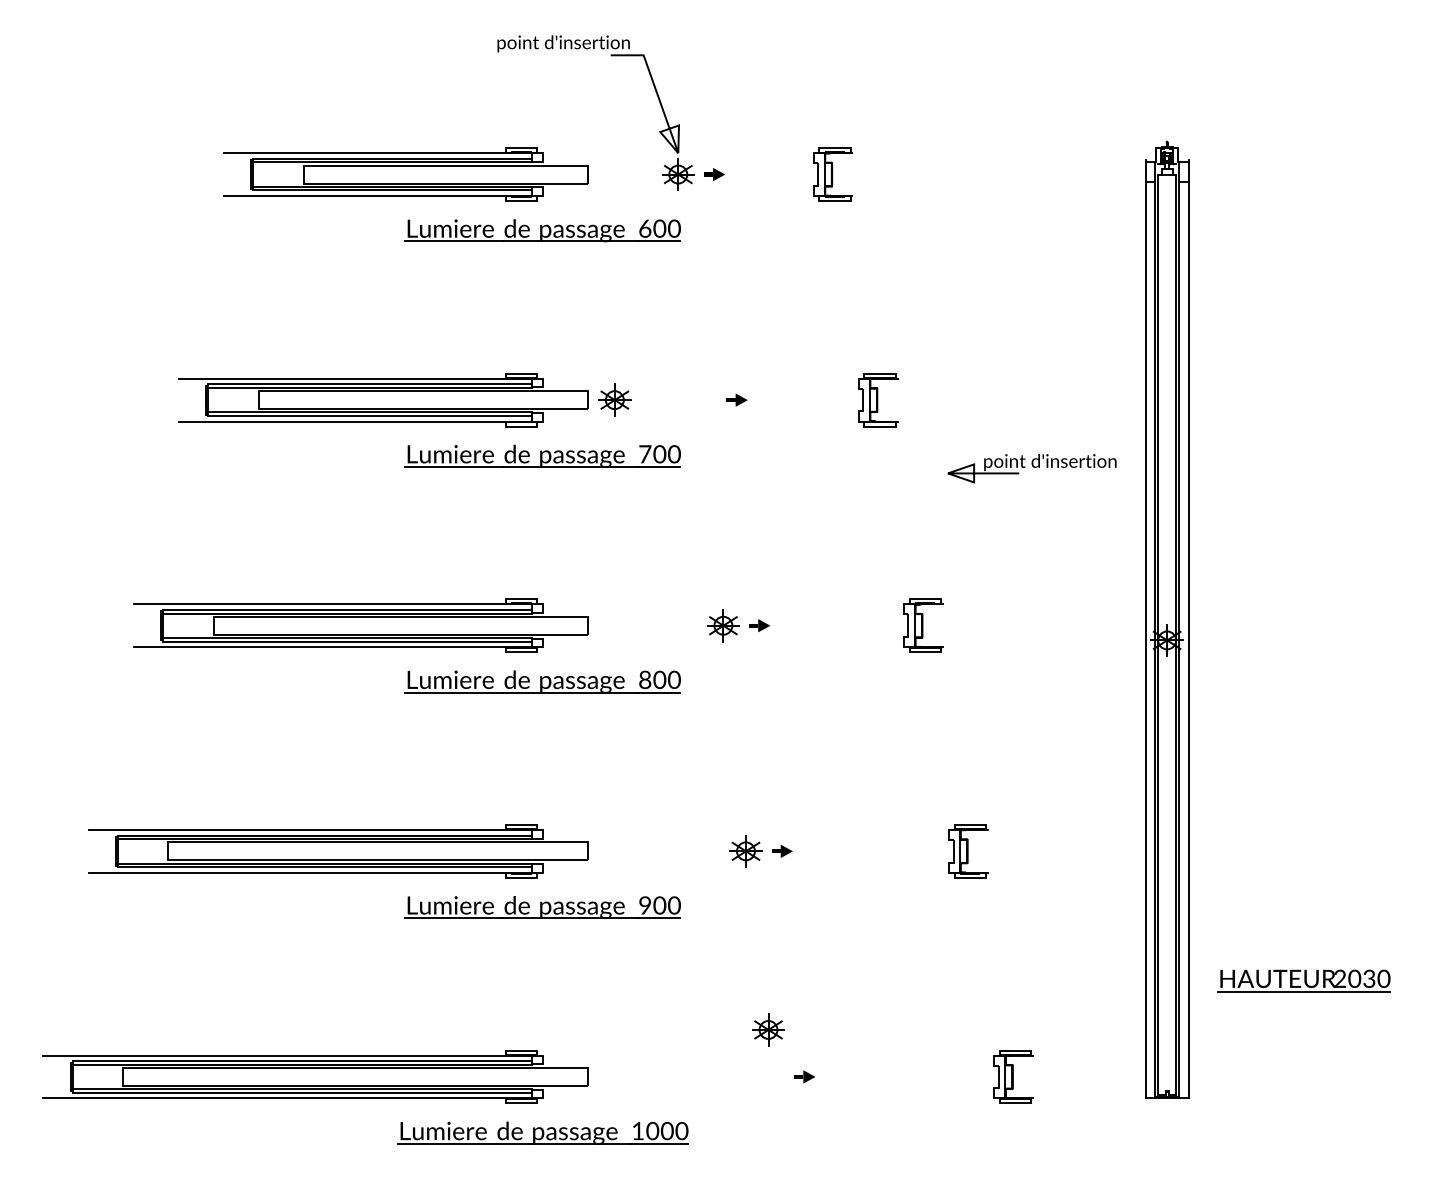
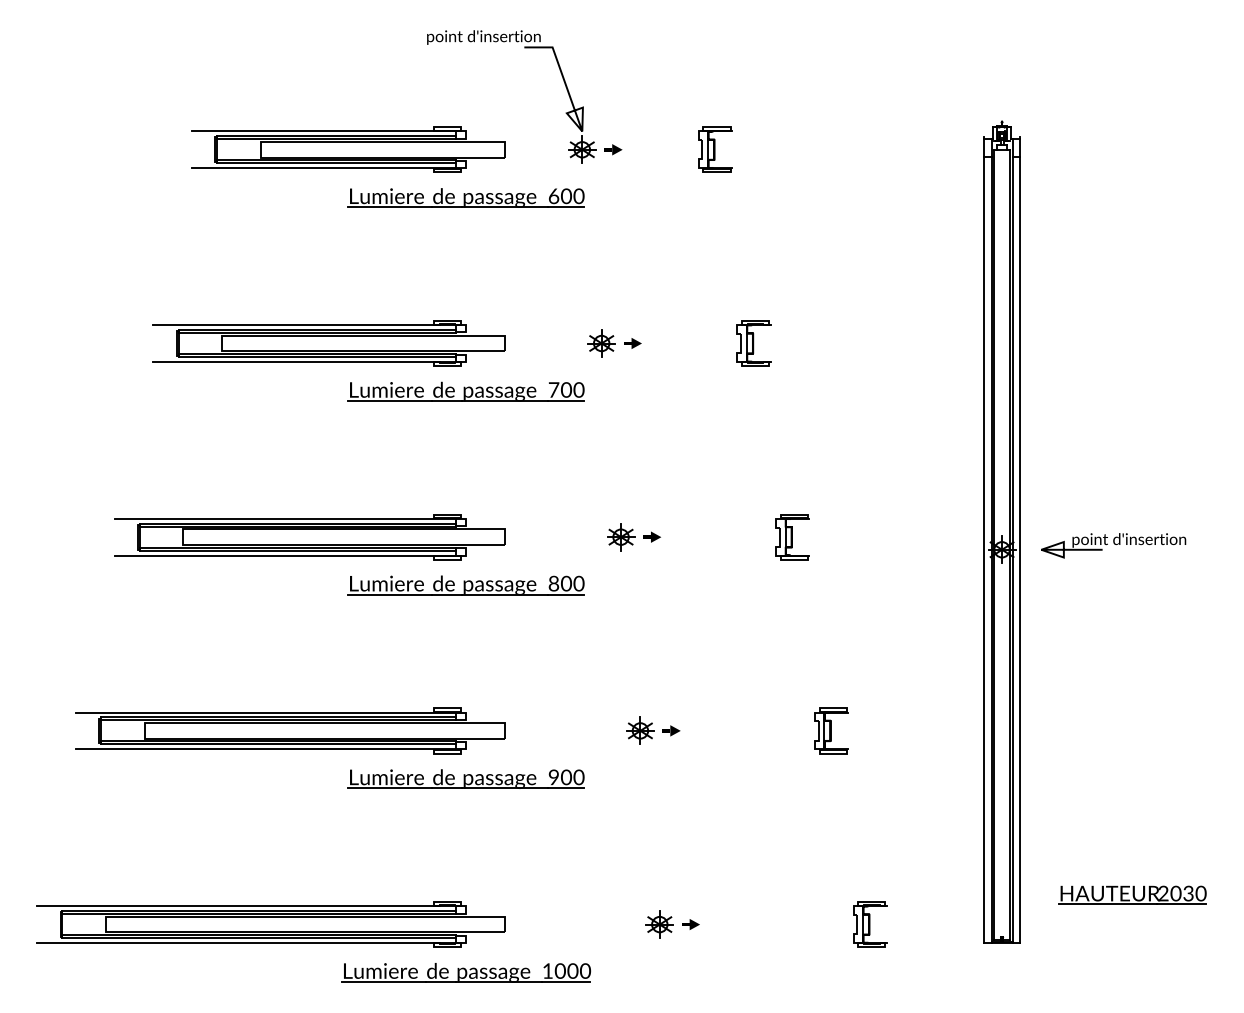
part: (614, 399) -> (601, 342), moved
part: (1031, 468) -> (1113, 545), moved
part: (1303, 980) -> (1132, 895), moved
part: (768, 1029) -> (659, 924), moved

